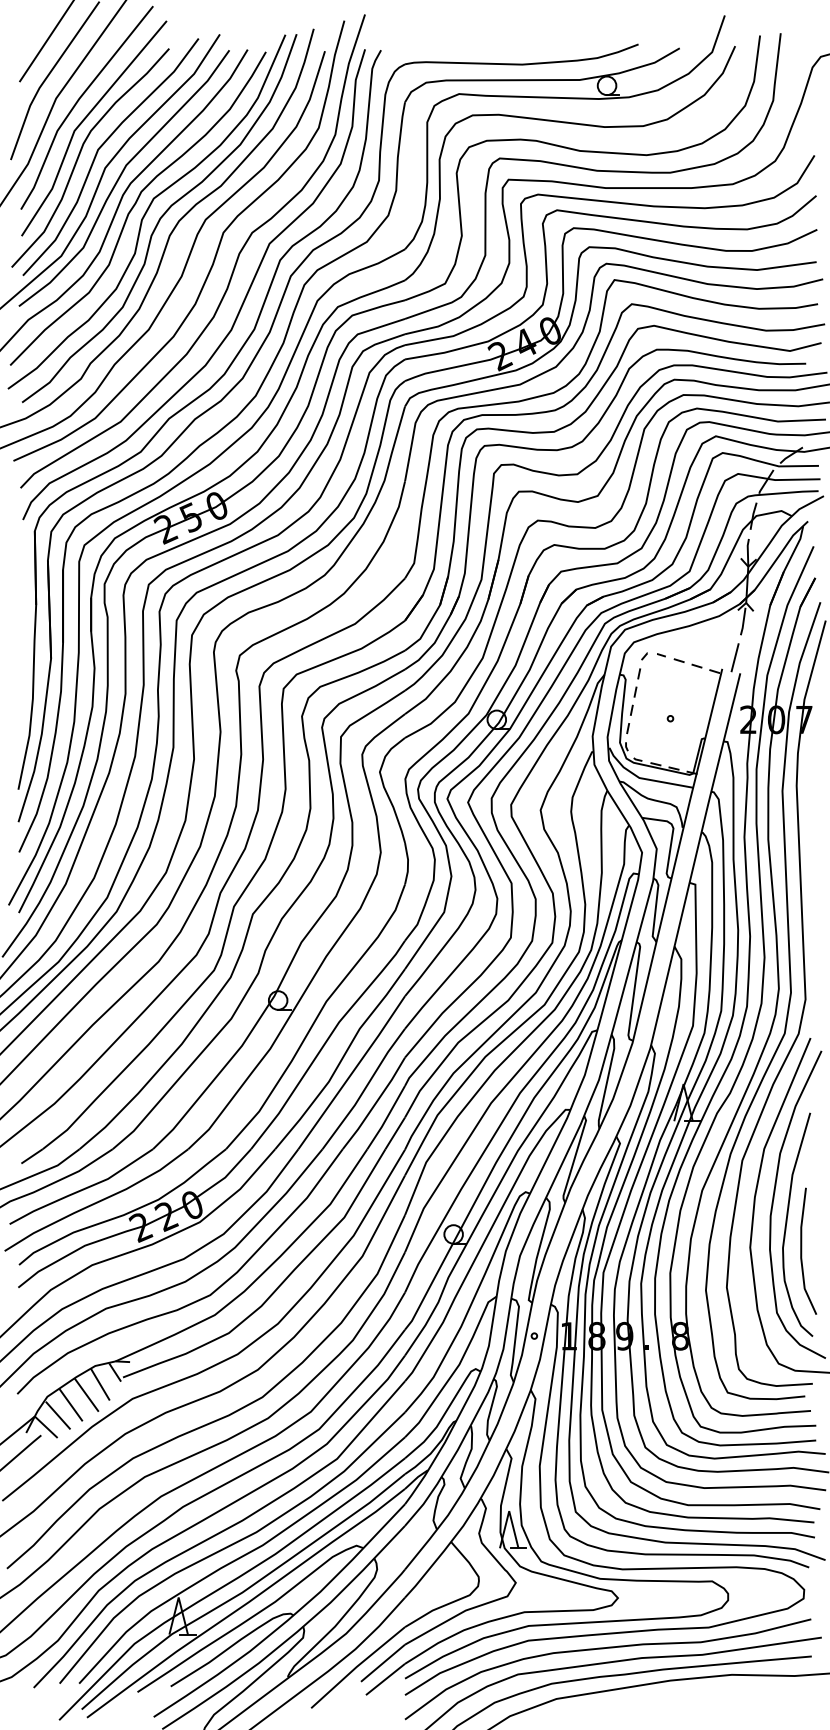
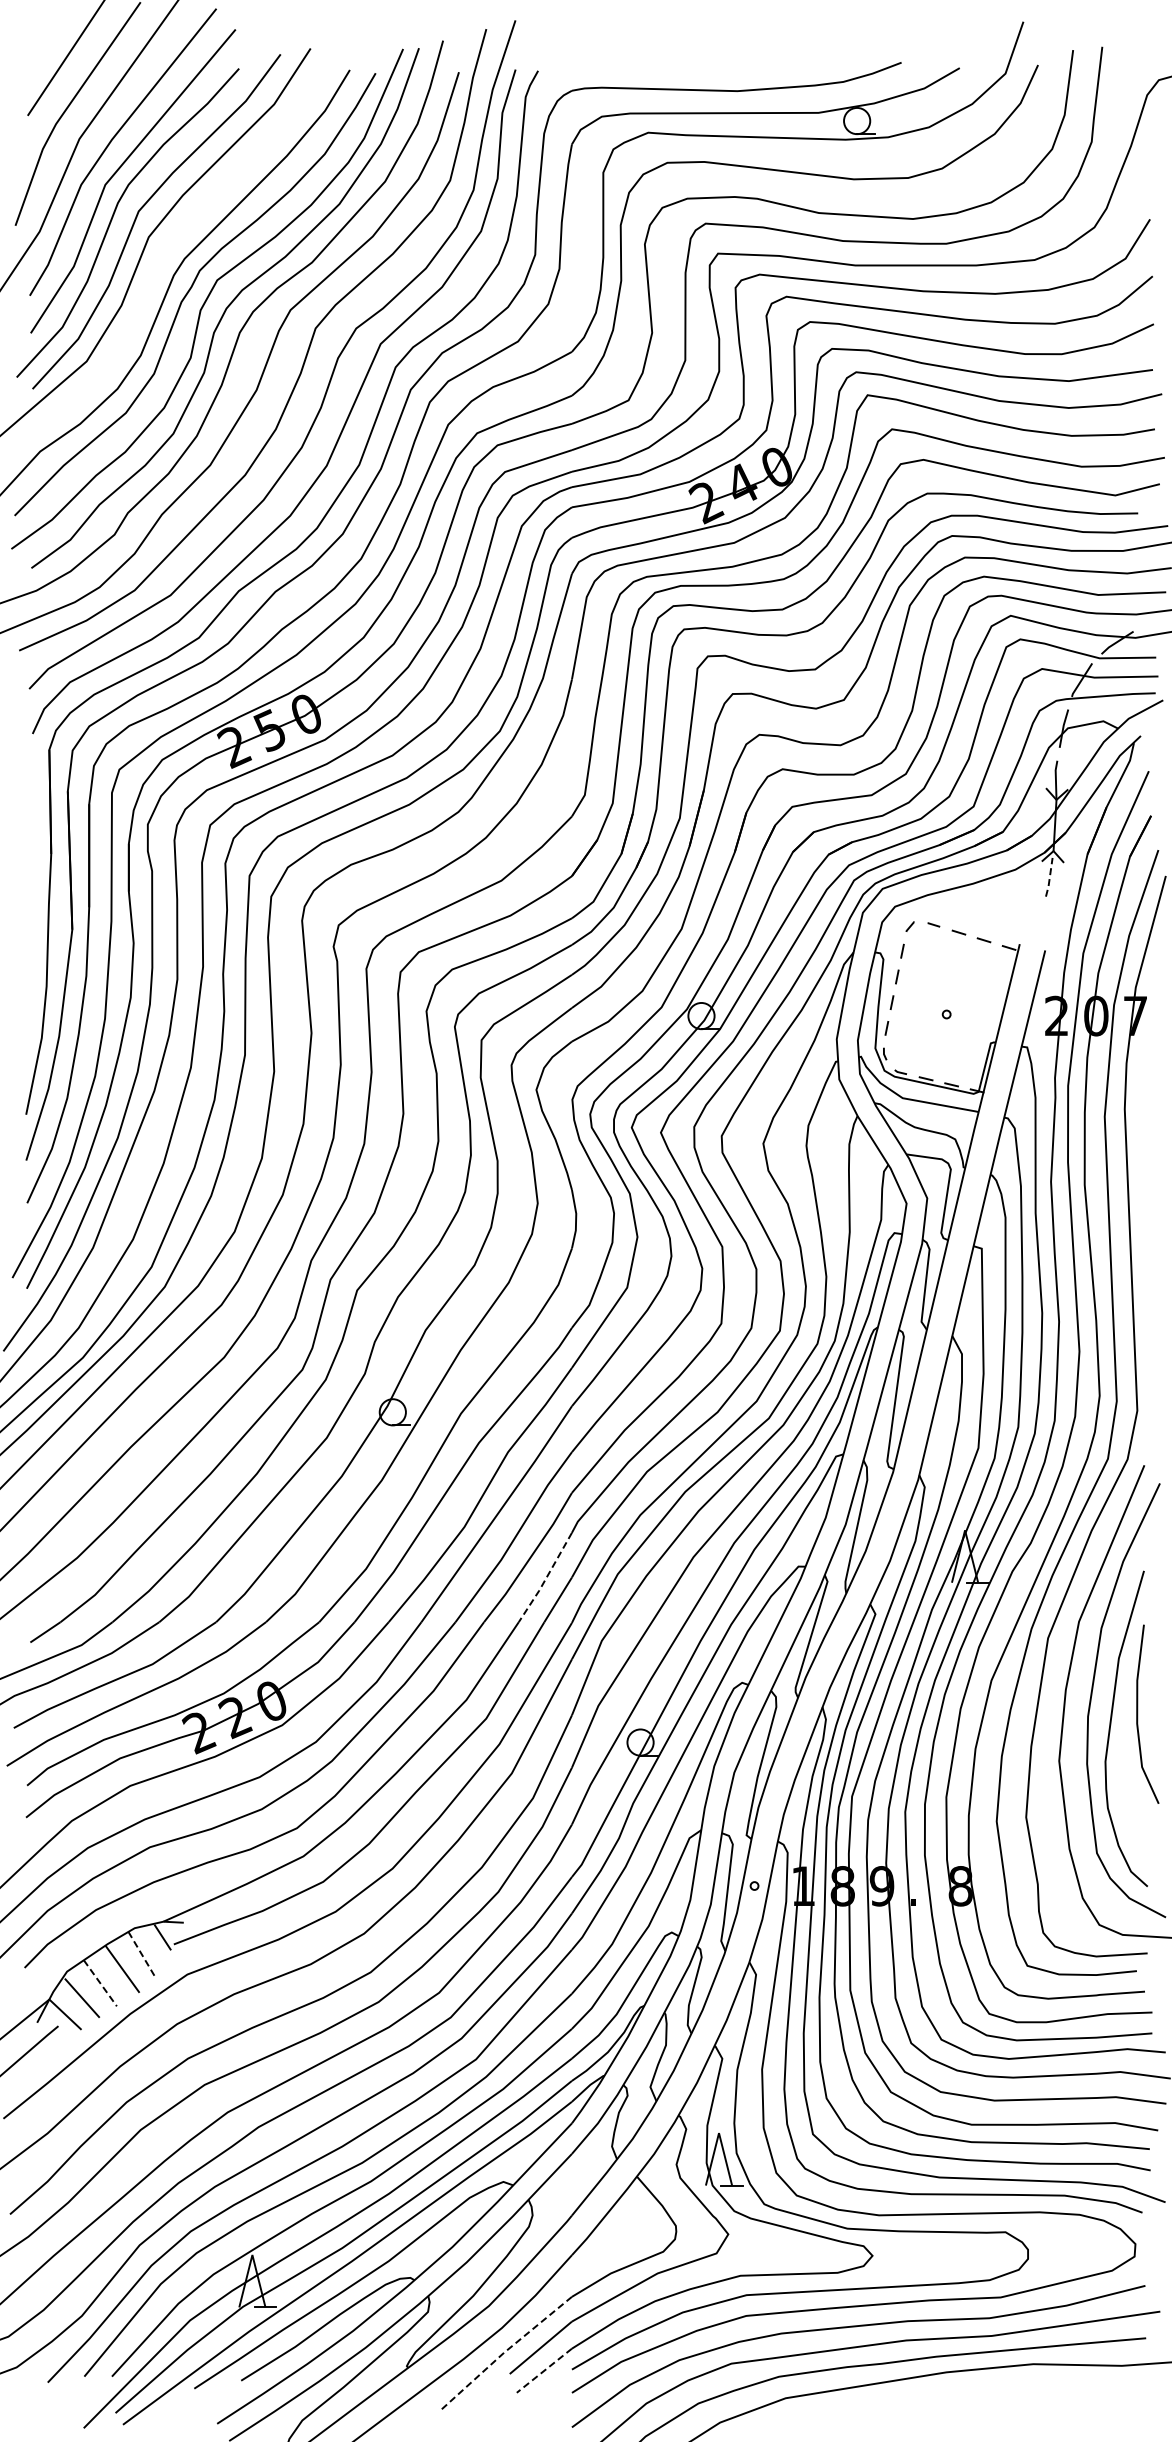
curve: (120, 176) -> (170, 249), removed
line: (743, 621) -> (1049, 877), solid -> dashed
line: (734, 657) -> (1037, 928), removed
line: (387, 1118) -> (546, 1578), solid -> dashed
line: (802, 1250) -> (1138, 1713), moved
line: (100, 1384) -> (142, 1954), solid -> dashed
line: (71, 1405) -> (100, 1983), solid -> dashed
line: (356, 1666) -> (503, 2352), solid -> dashed
line: (385, 1680) -> (544, 2371), solid -> dashed

